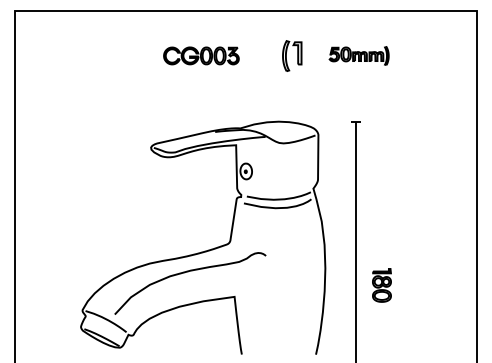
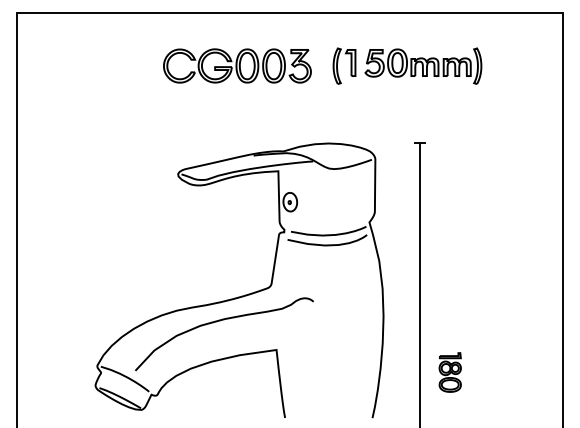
part: (201, 55) -> (237, 65), size x1.67
part: (359, 55) -> (423, 65), size x1.67
part: (381, 285) -> (449, 372), moved

